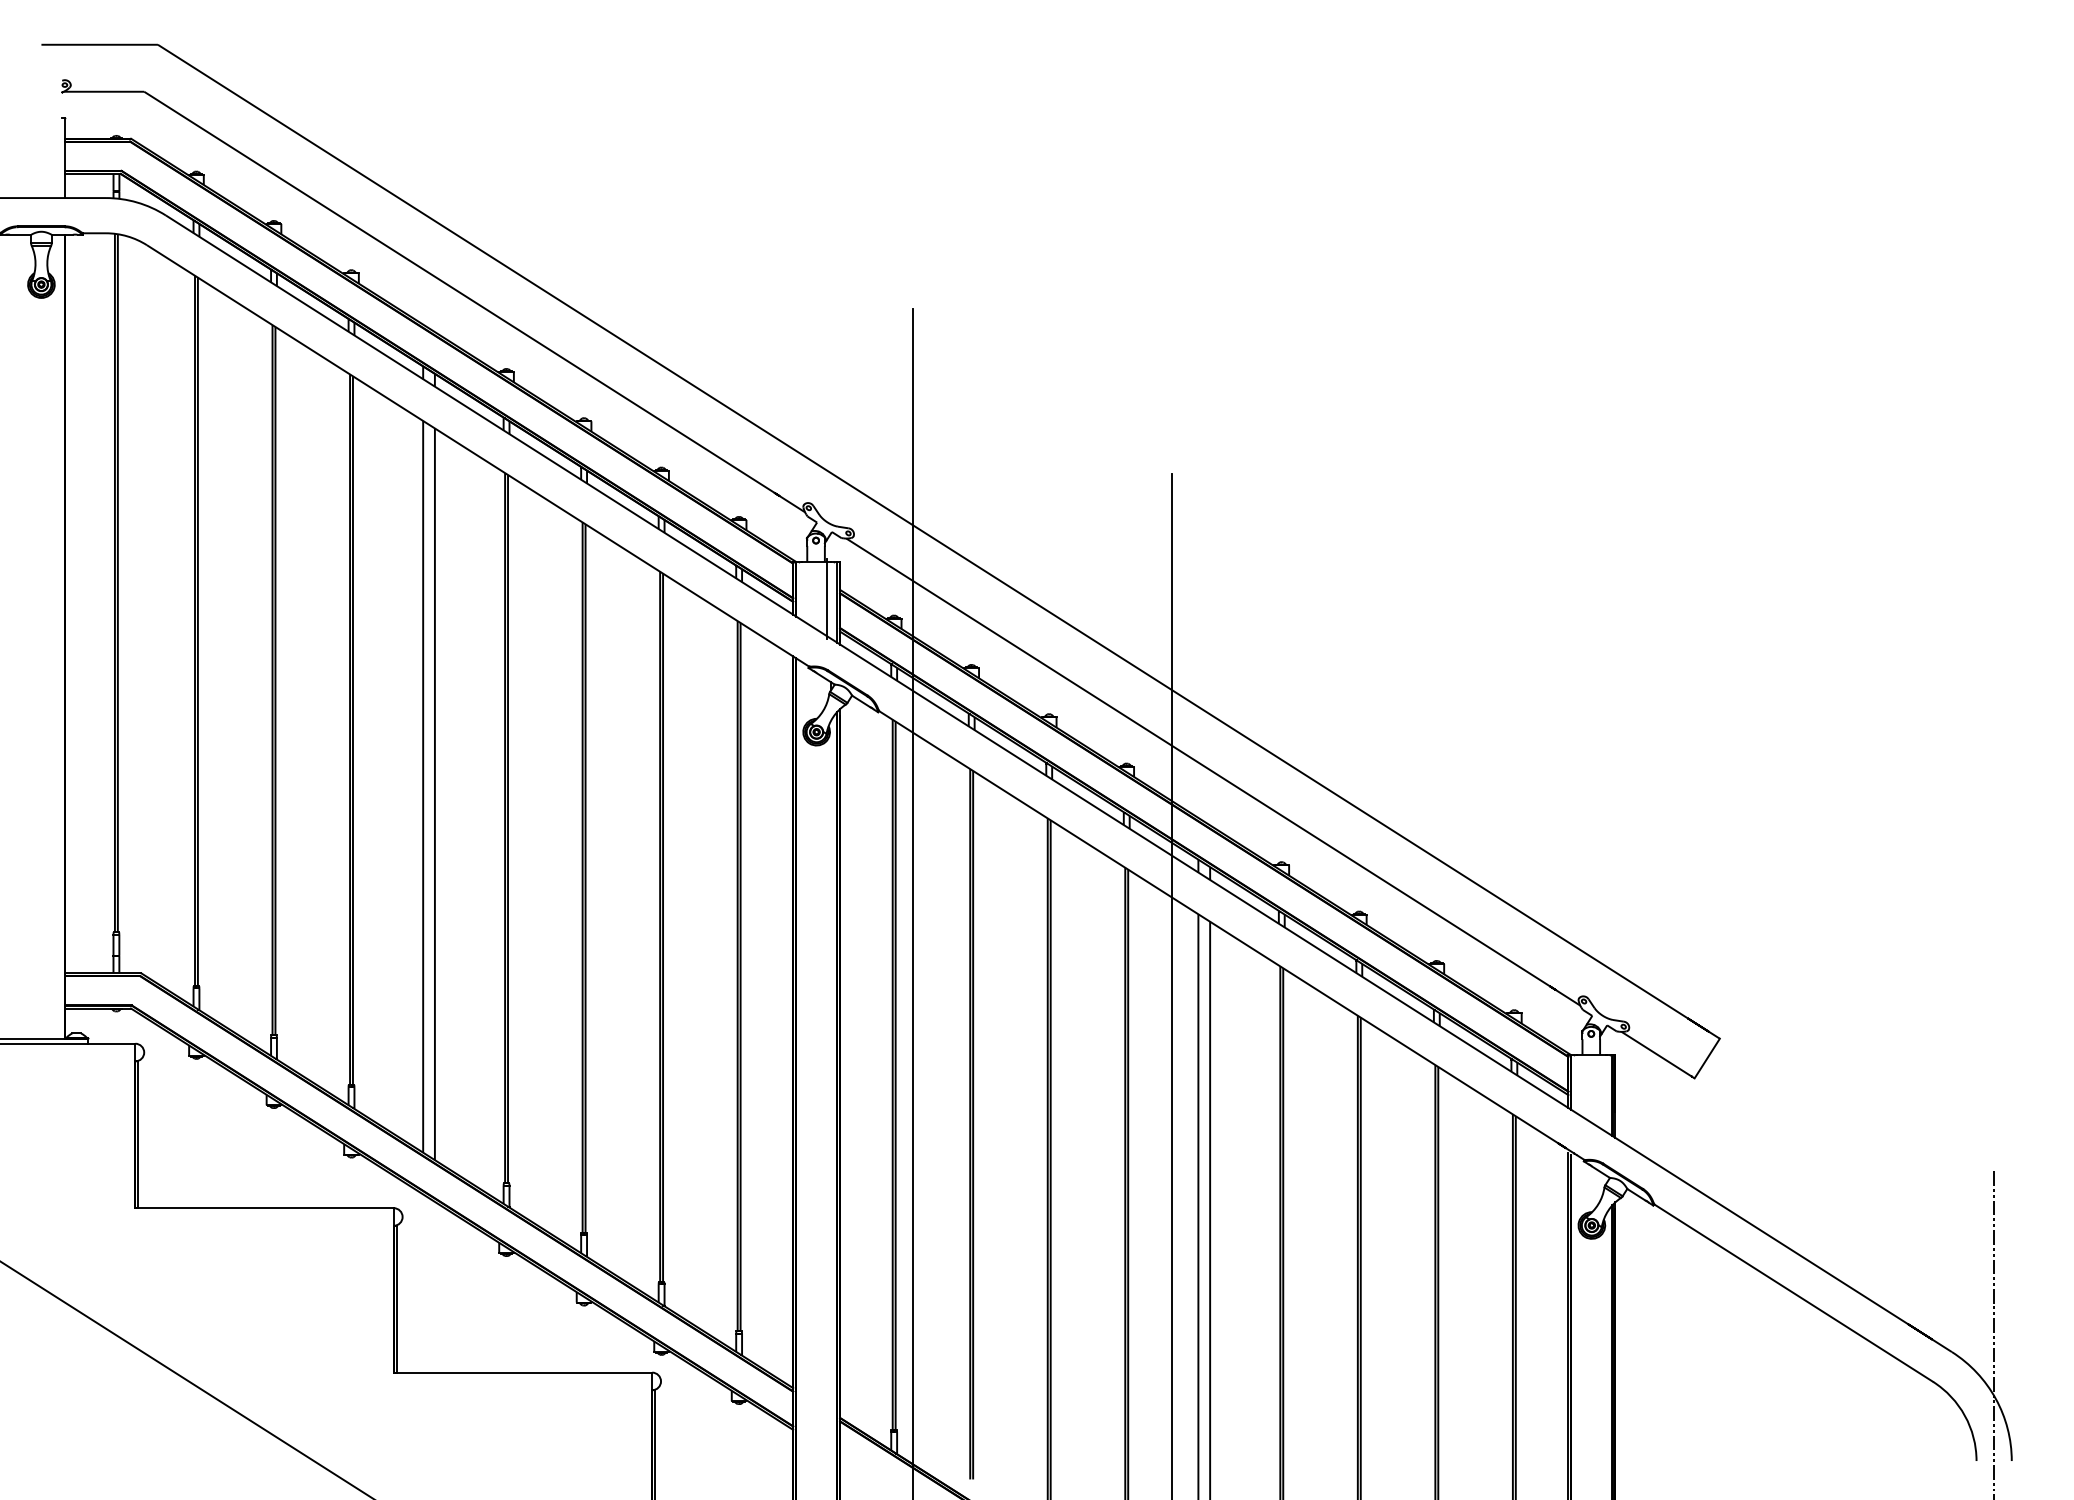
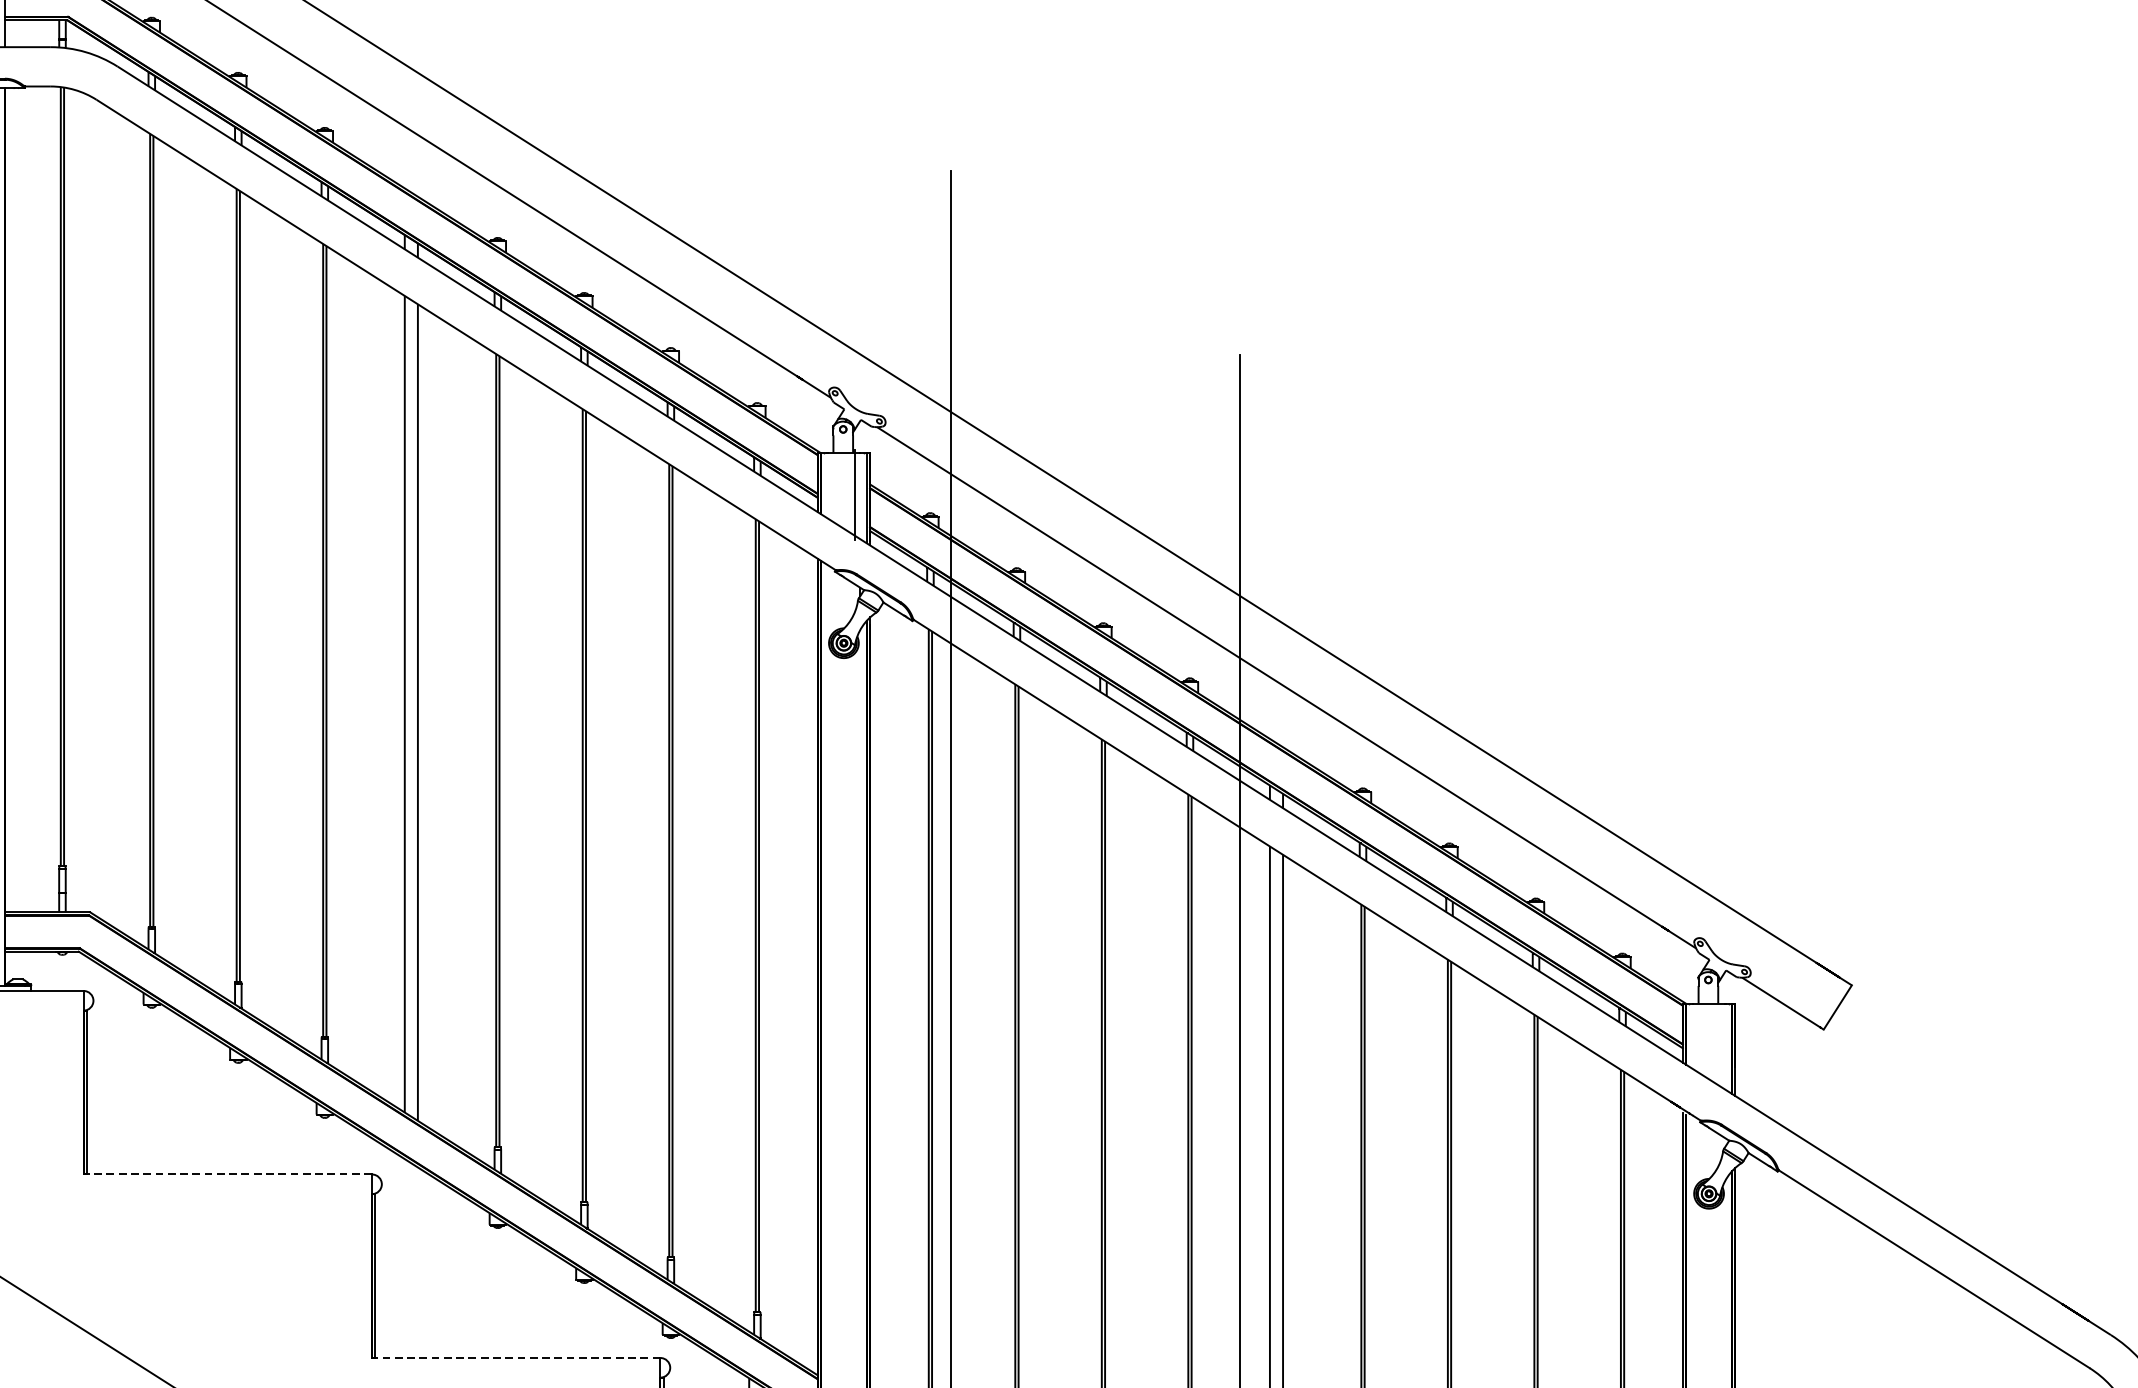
line: (264, 1208) -> (227, 1174), solid -> dashed
line: (522, 1372) -> (515, 1357), solid -> dashed

